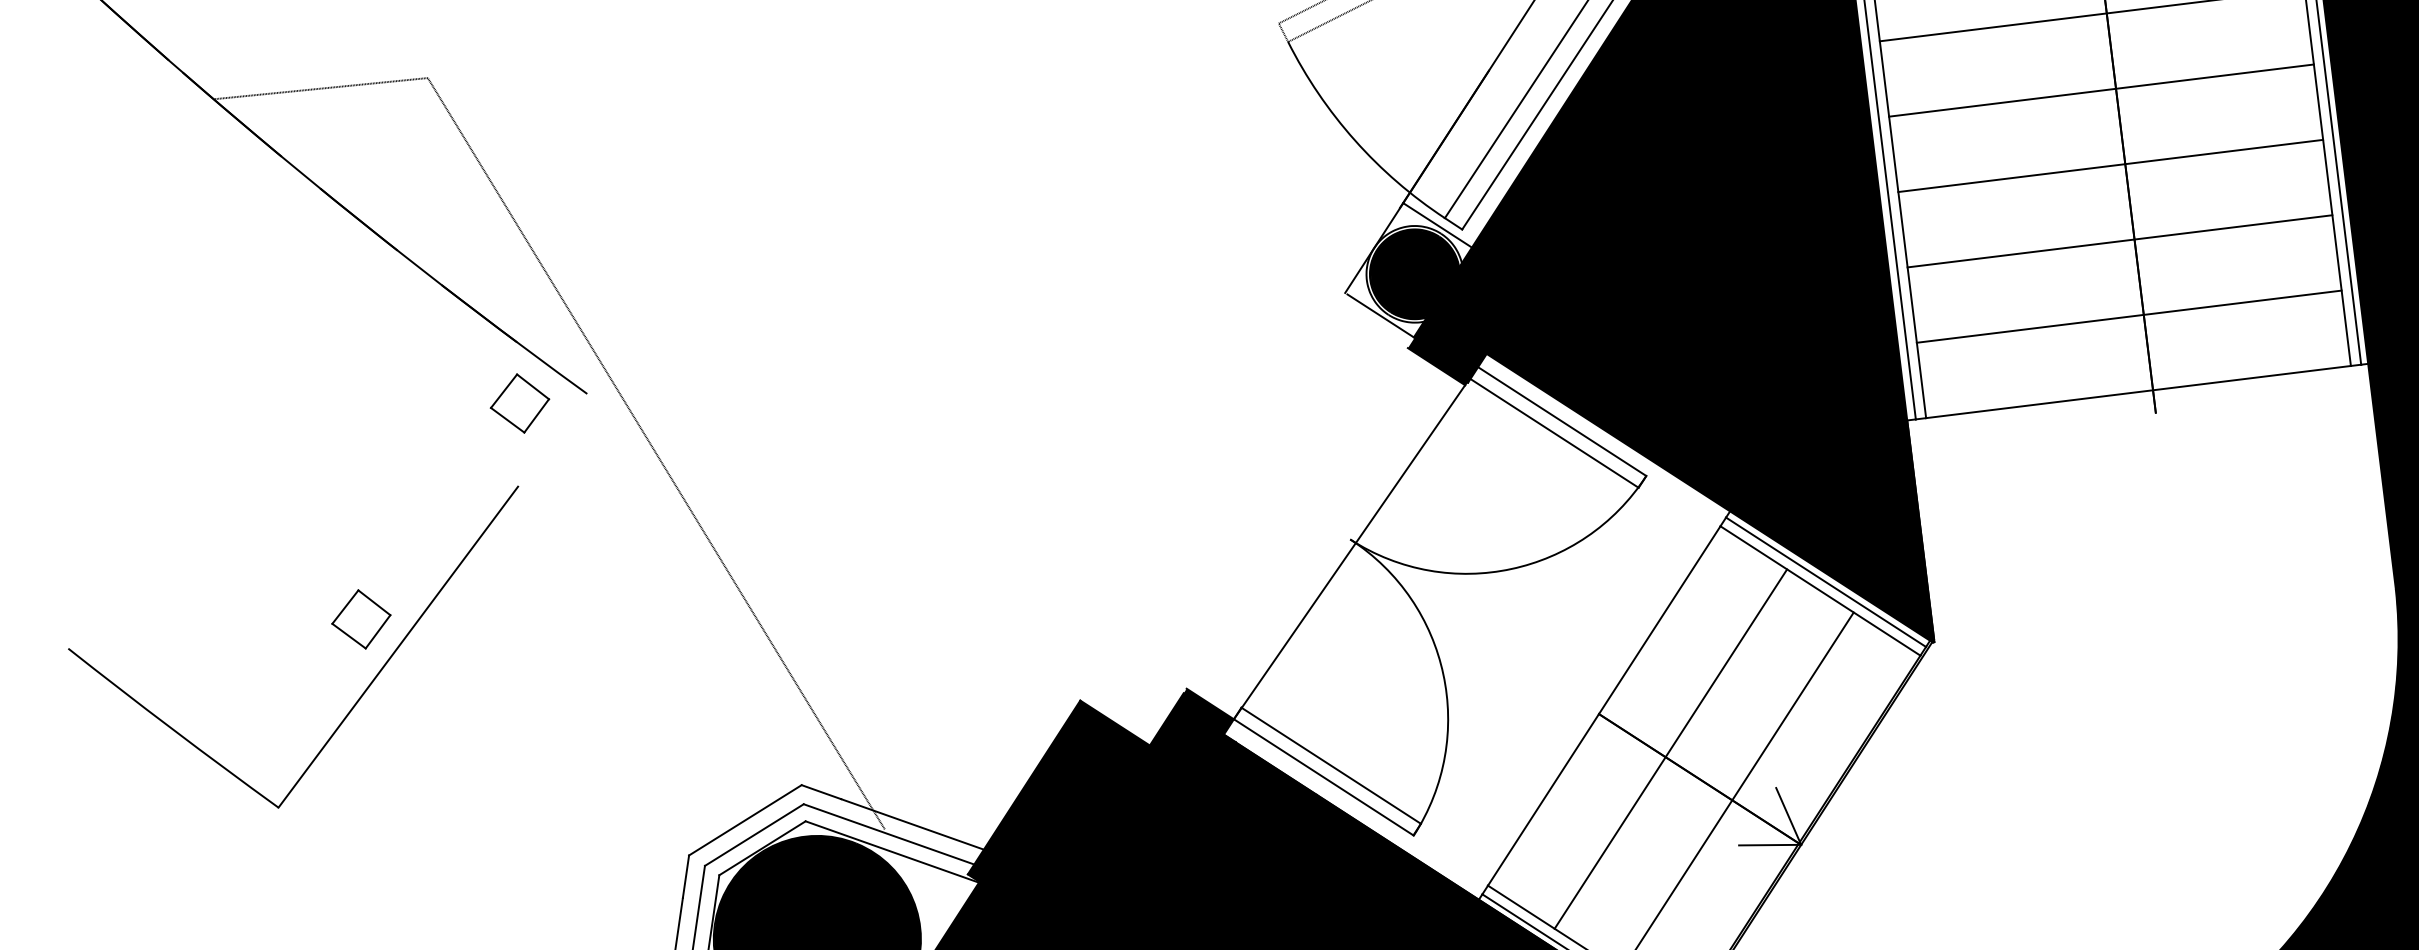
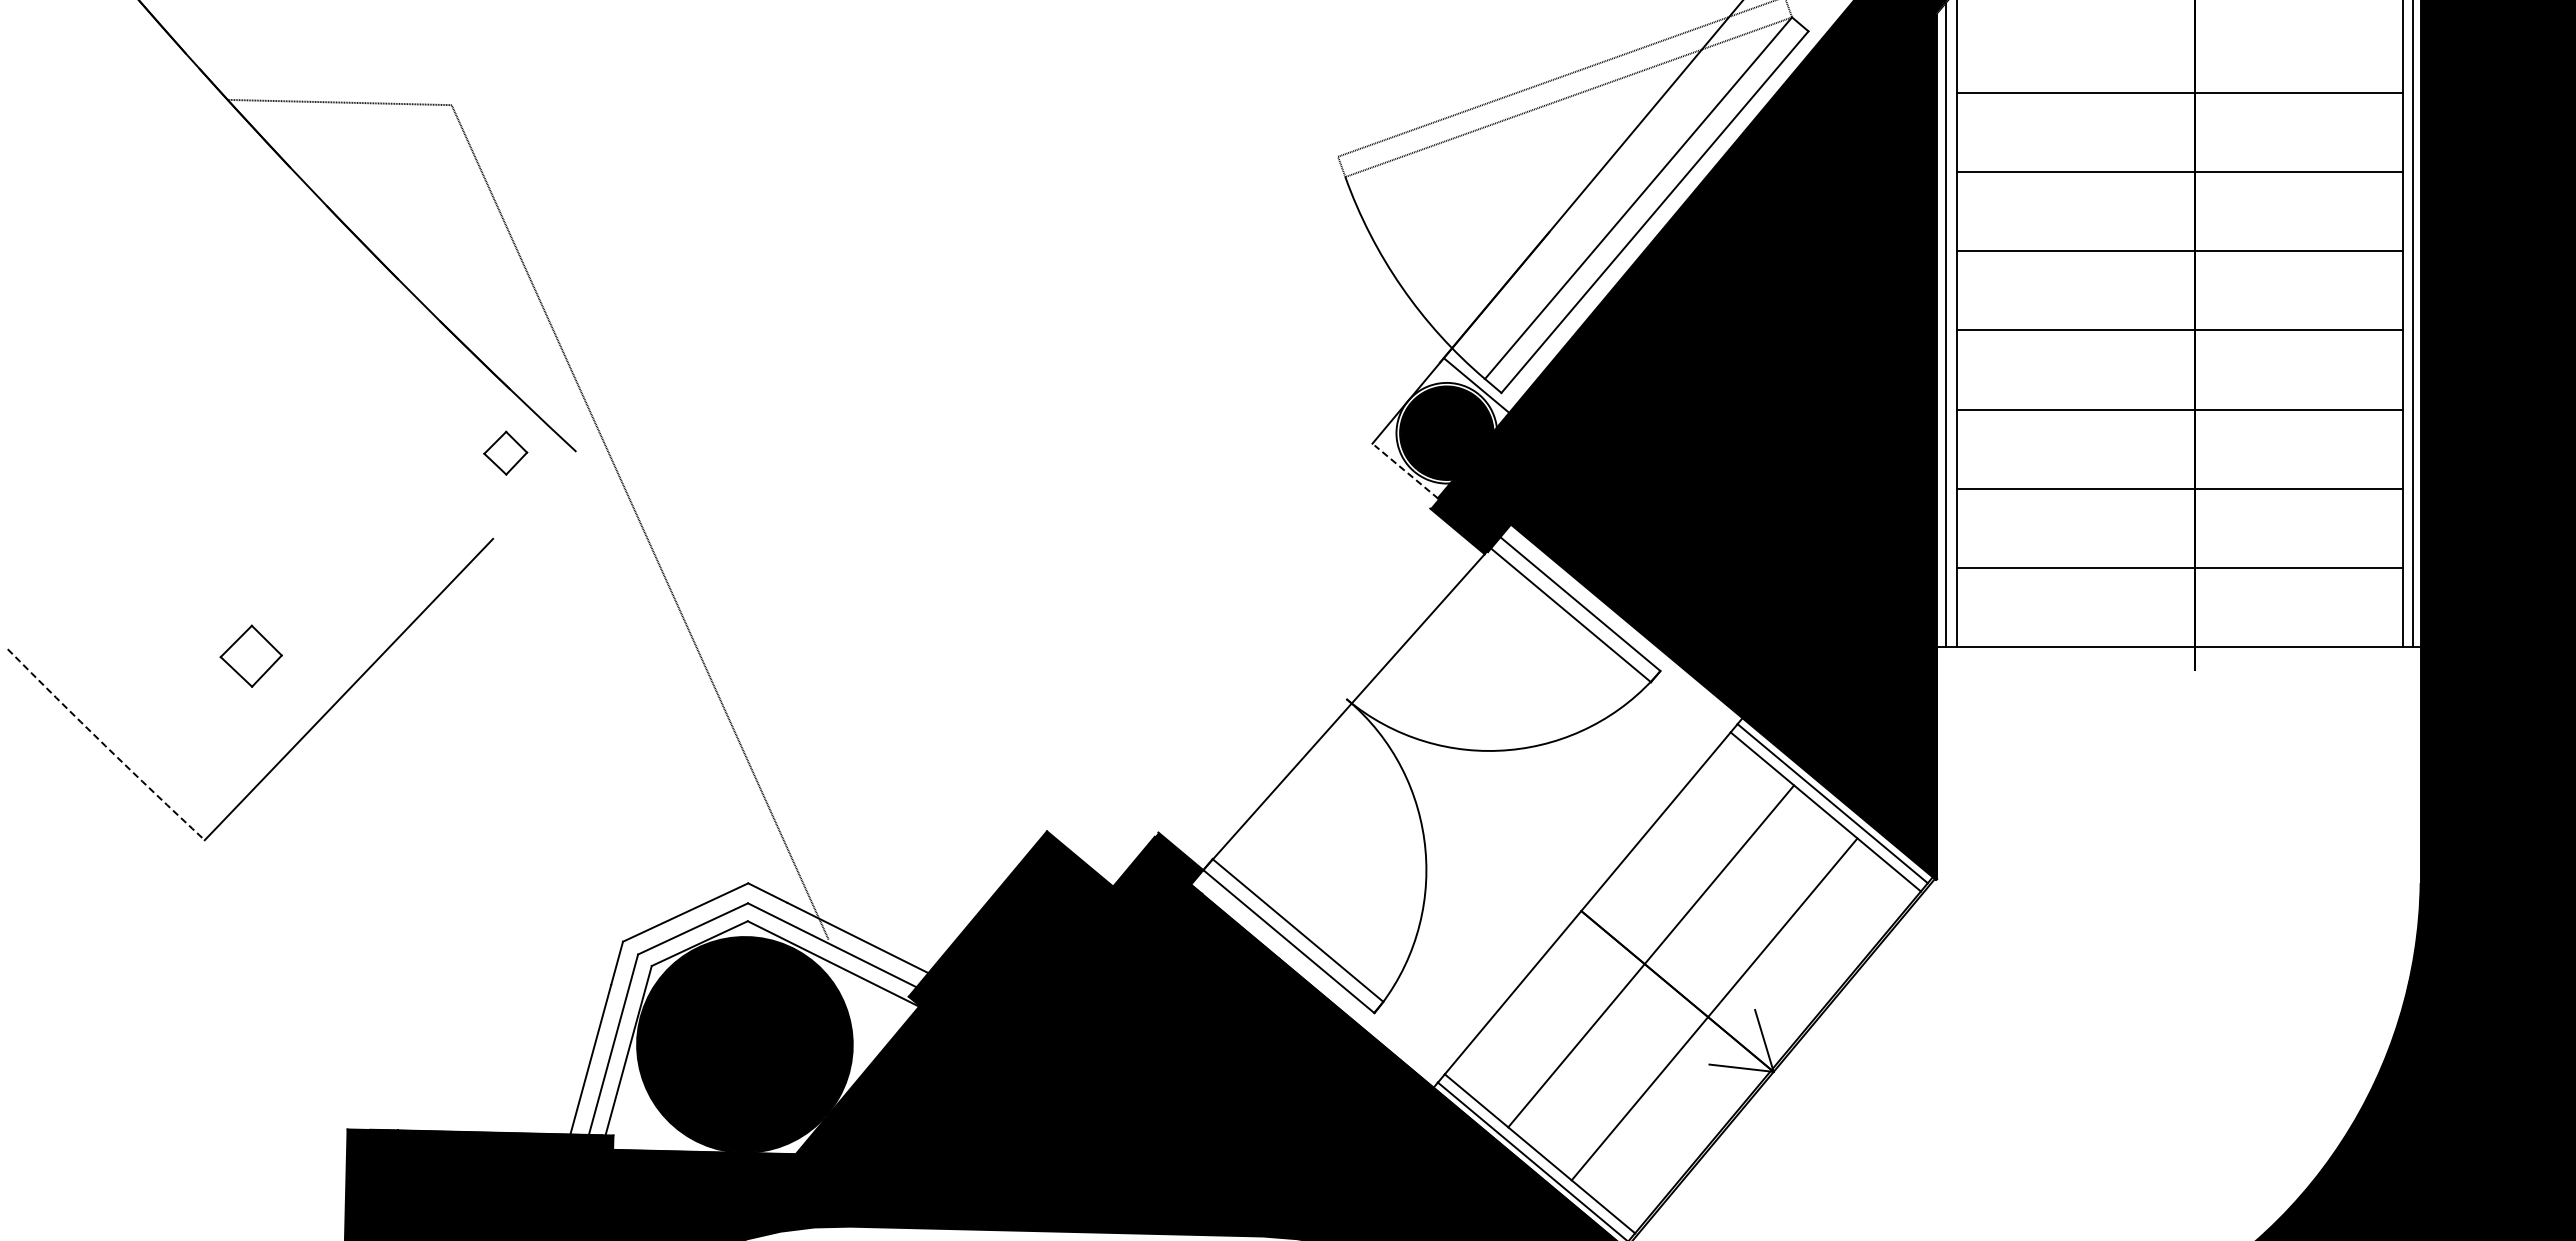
line: (1381, 316) -> (1406, 472), solid -> dashed
part: (519, 402) -> (505, 452), size x0.7
part: (360, 618) -> (250, 655), moved
arc: (172, 728) -> (105, 745), solid -> dashed

